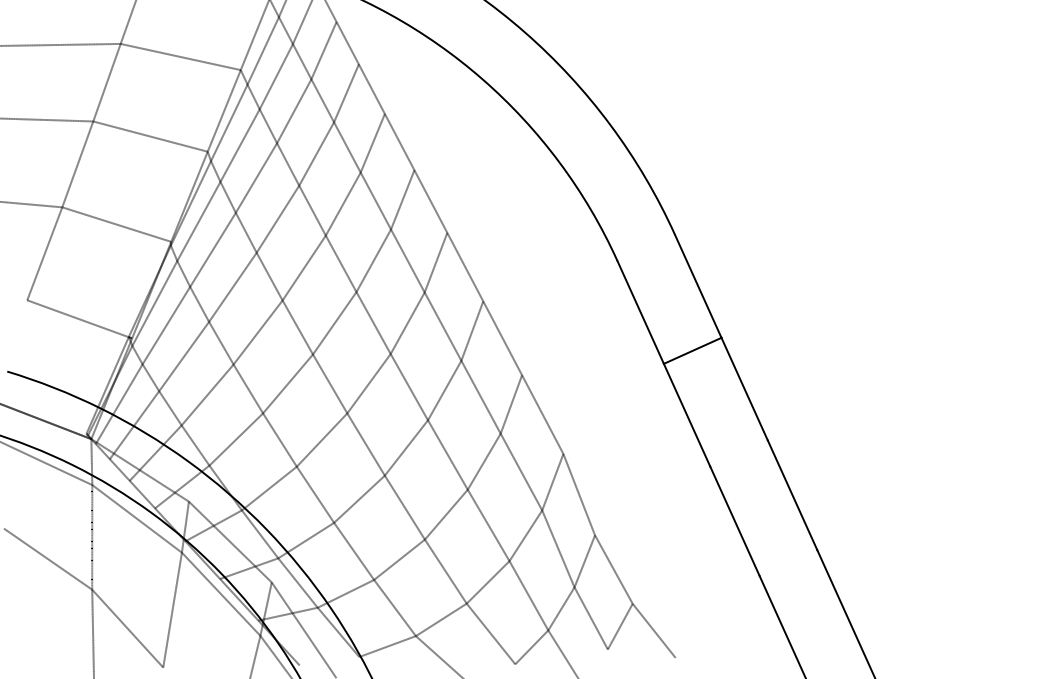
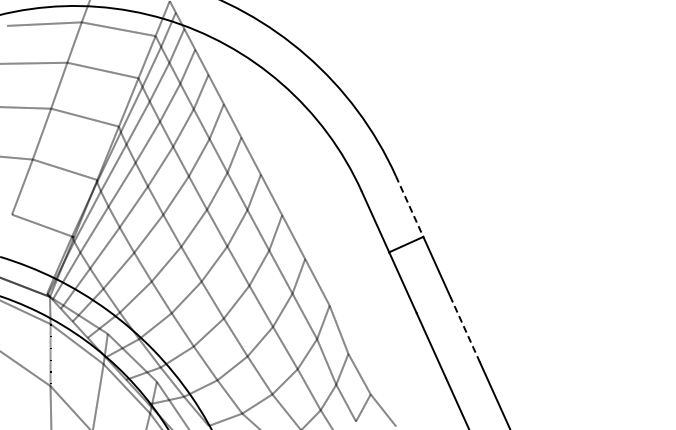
line: (698, 286) -> (409, 206), solid -> dashed
line: (792, 495) -> (465, 330), solid -> dashed

